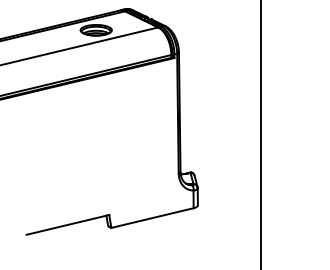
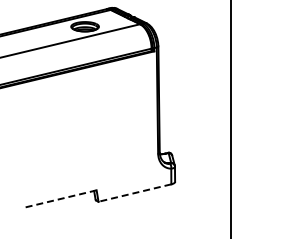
line: (152, 218) -> (134, 193), solid -> dashed
line: (68, 225) -> (60, 199), solid -> dashed

